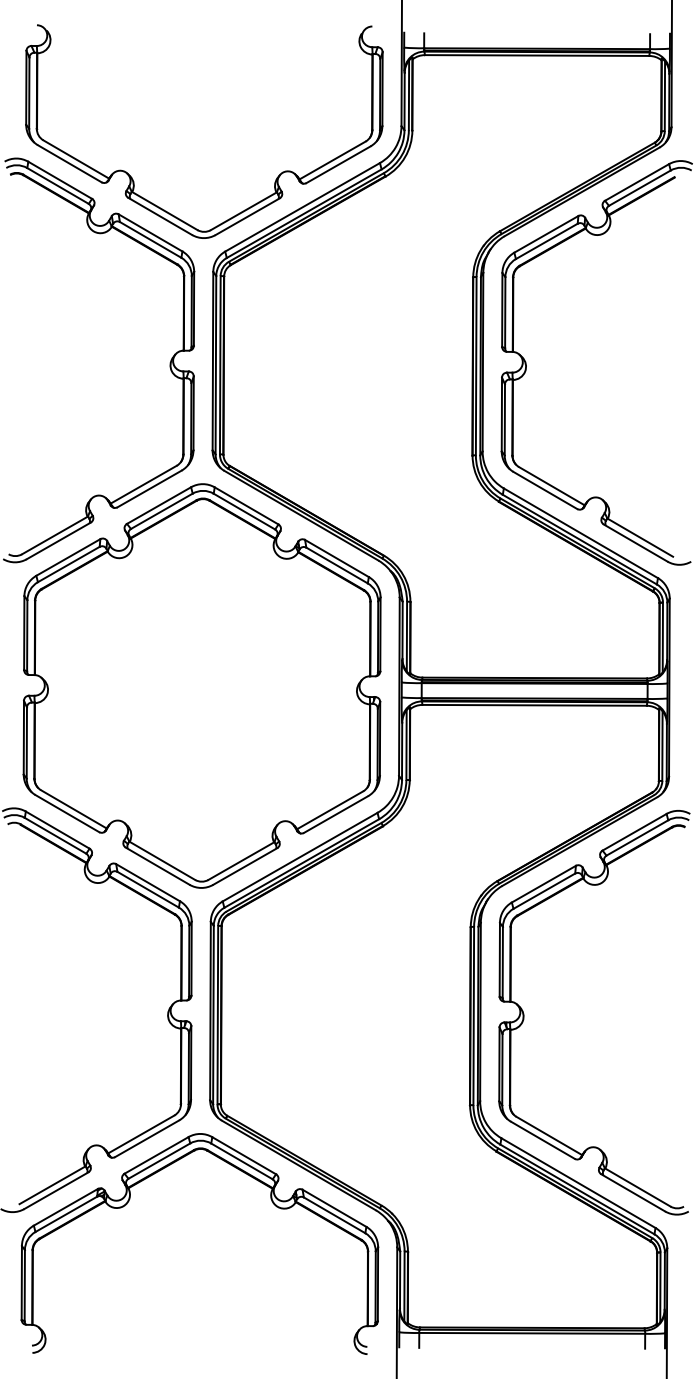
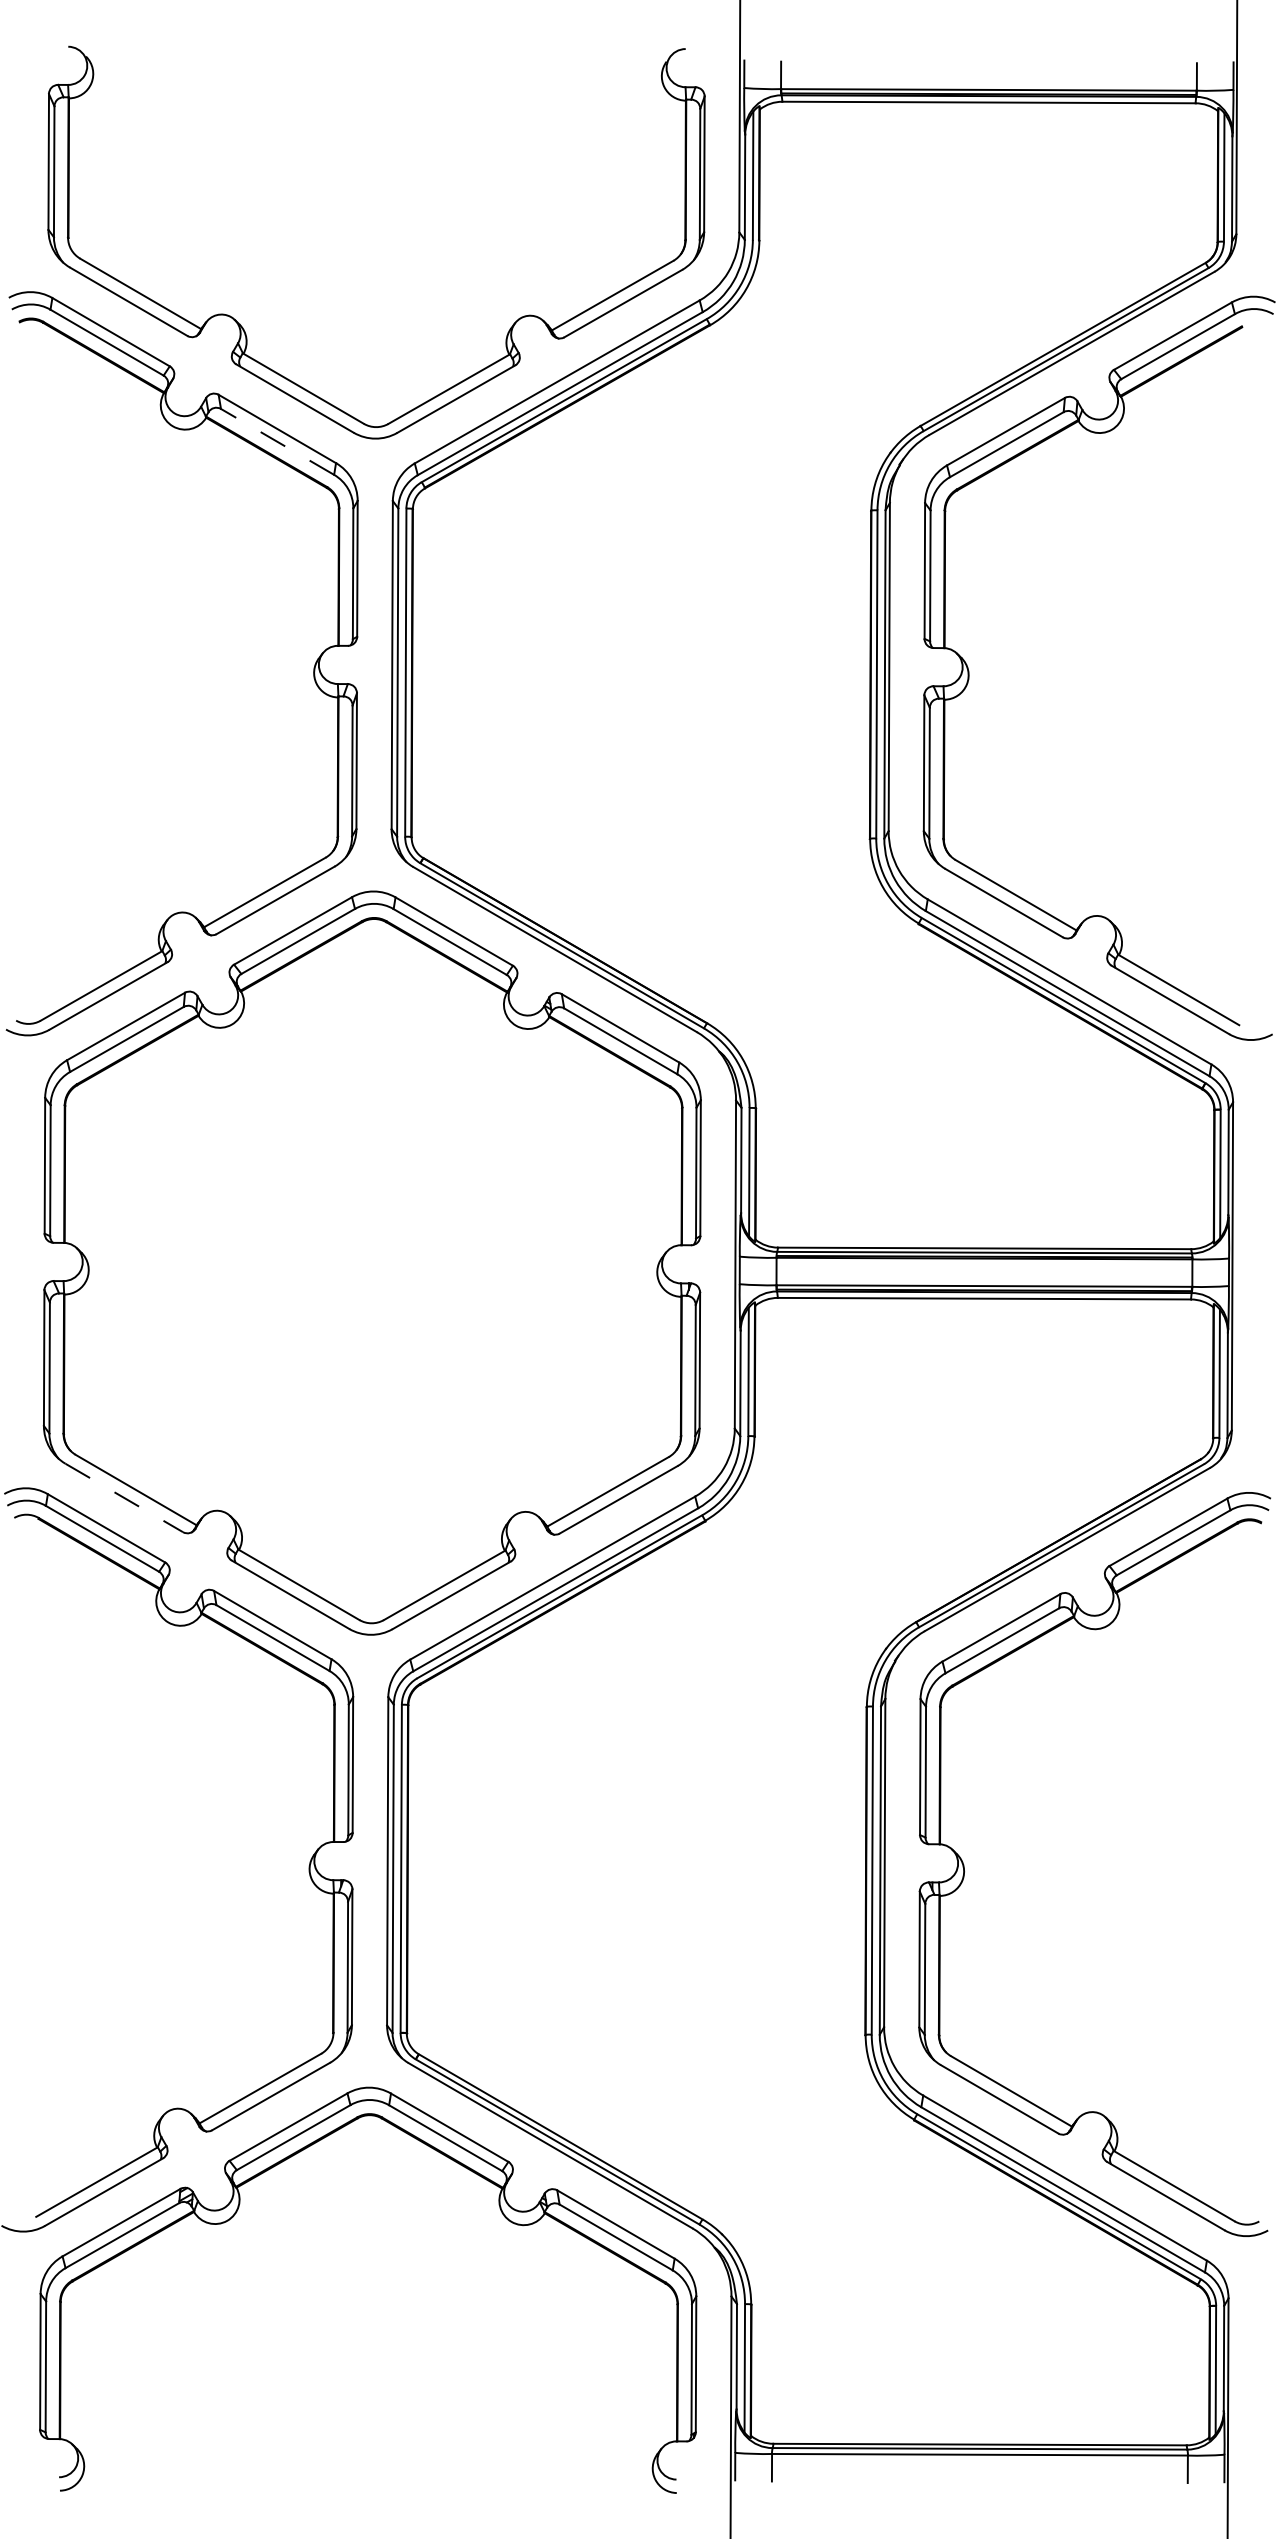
line: (150, 239) -> (277, 441), solid -> dashed
line: (67, 813) -> (124, 1497), solid -> dashed

